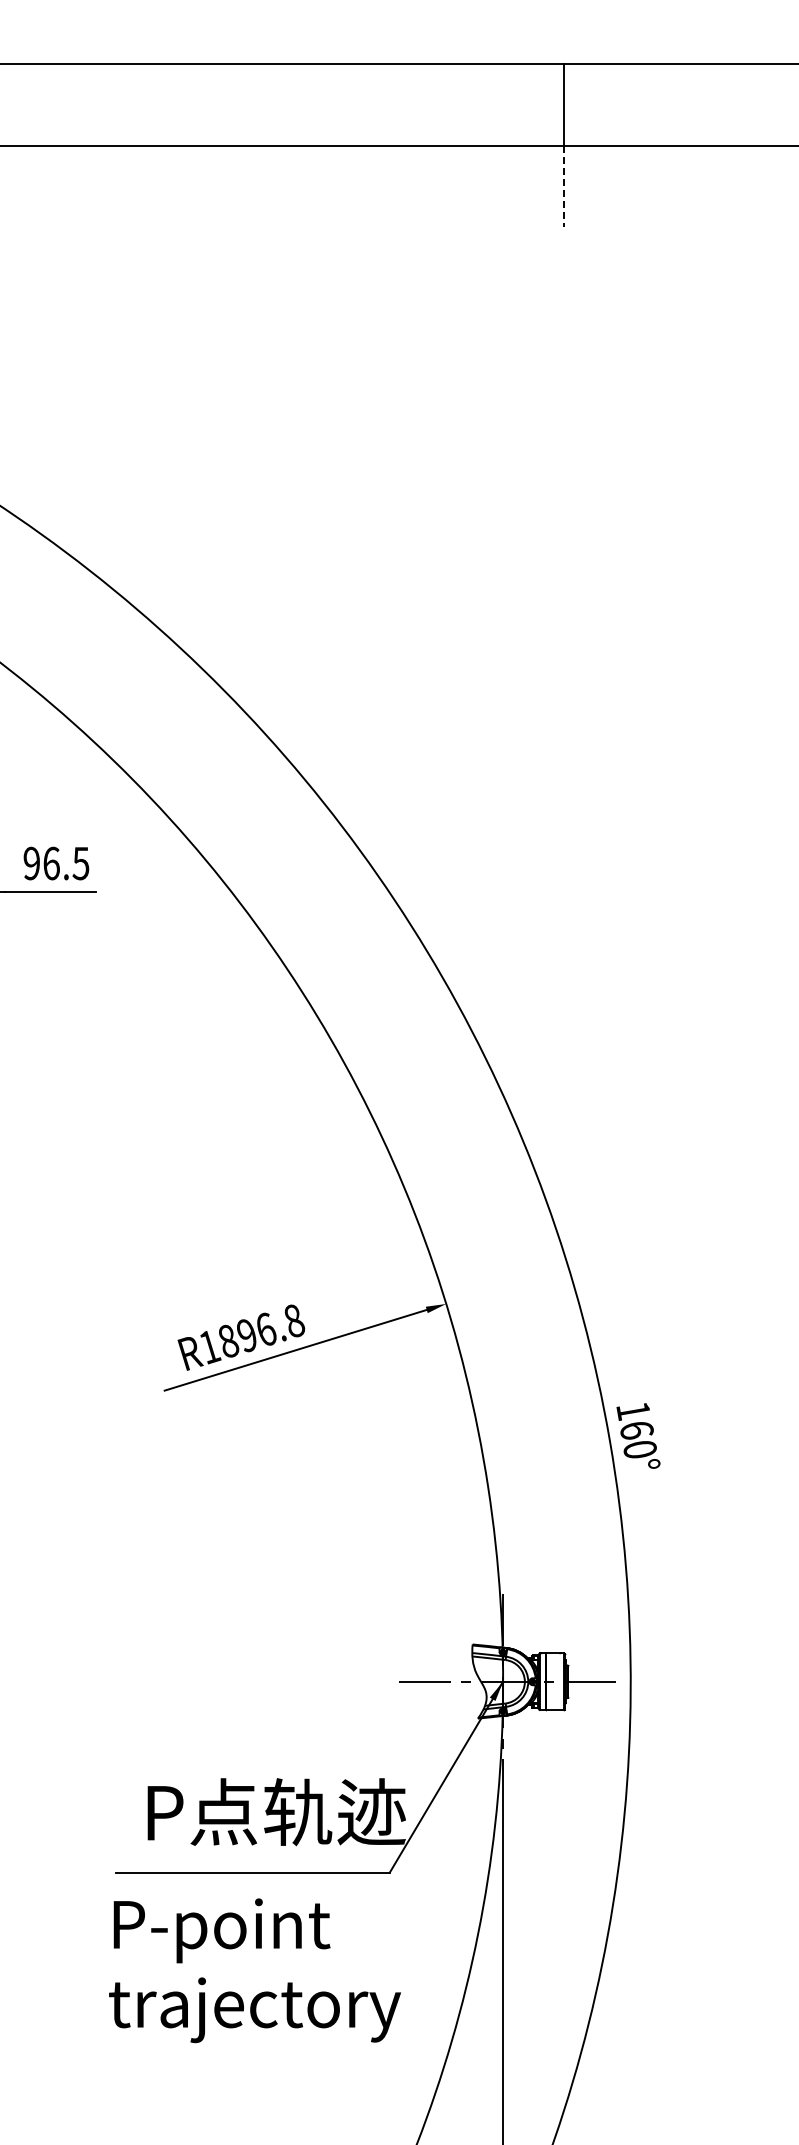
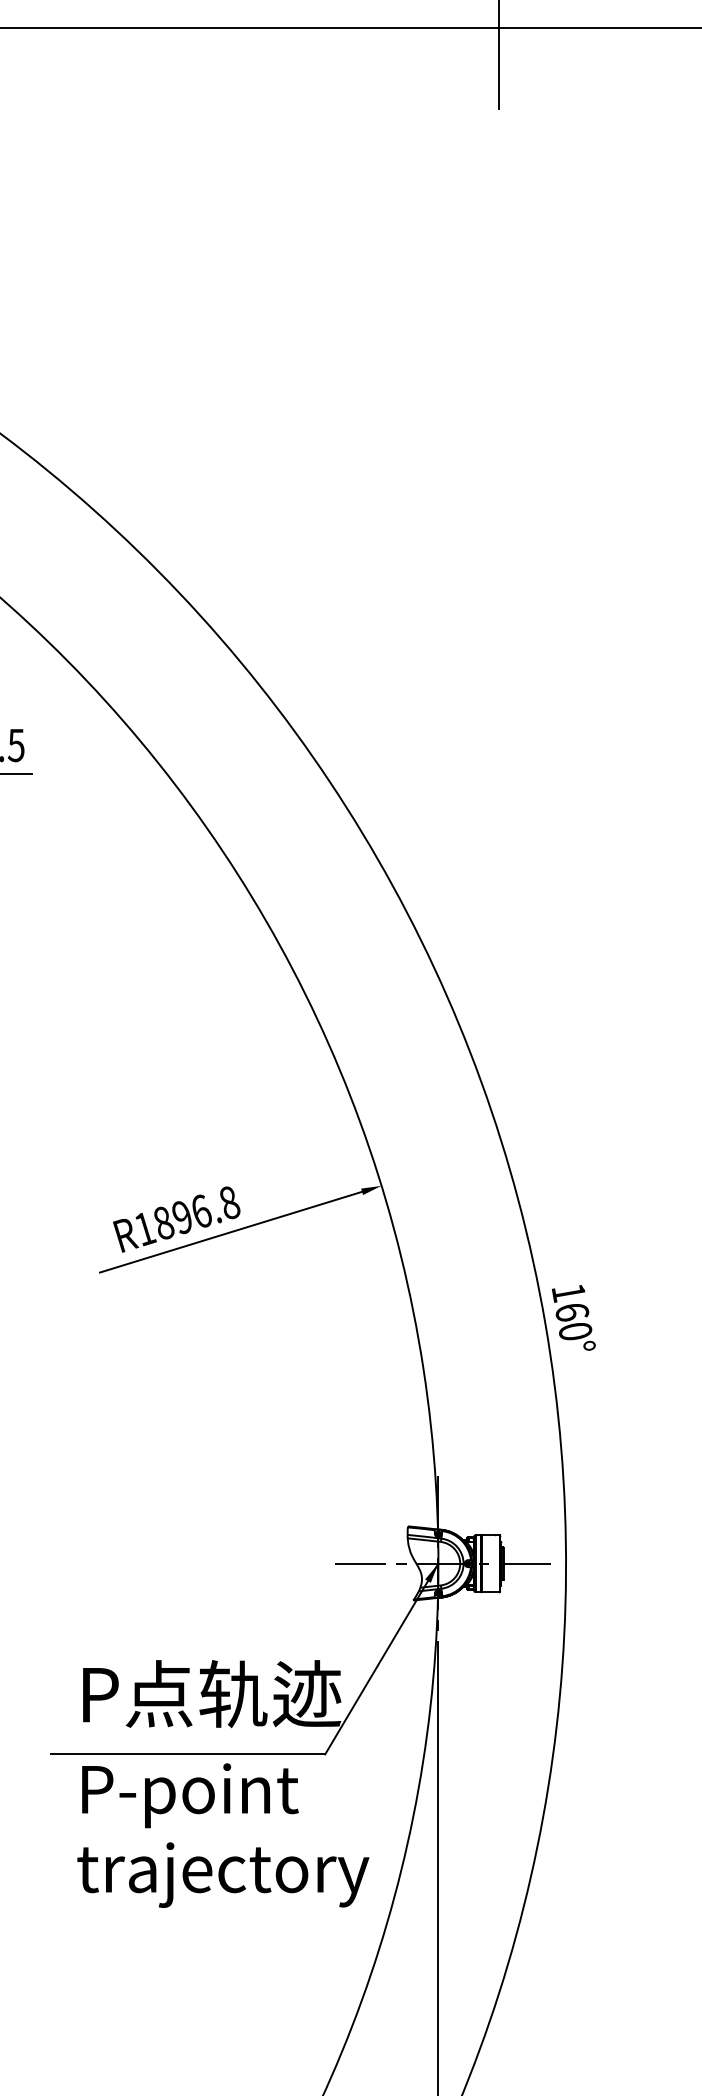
line: (563, 186) -> (498, 68), dashed -> solid
text: (254, 1970) -> (222, 1835), moved

